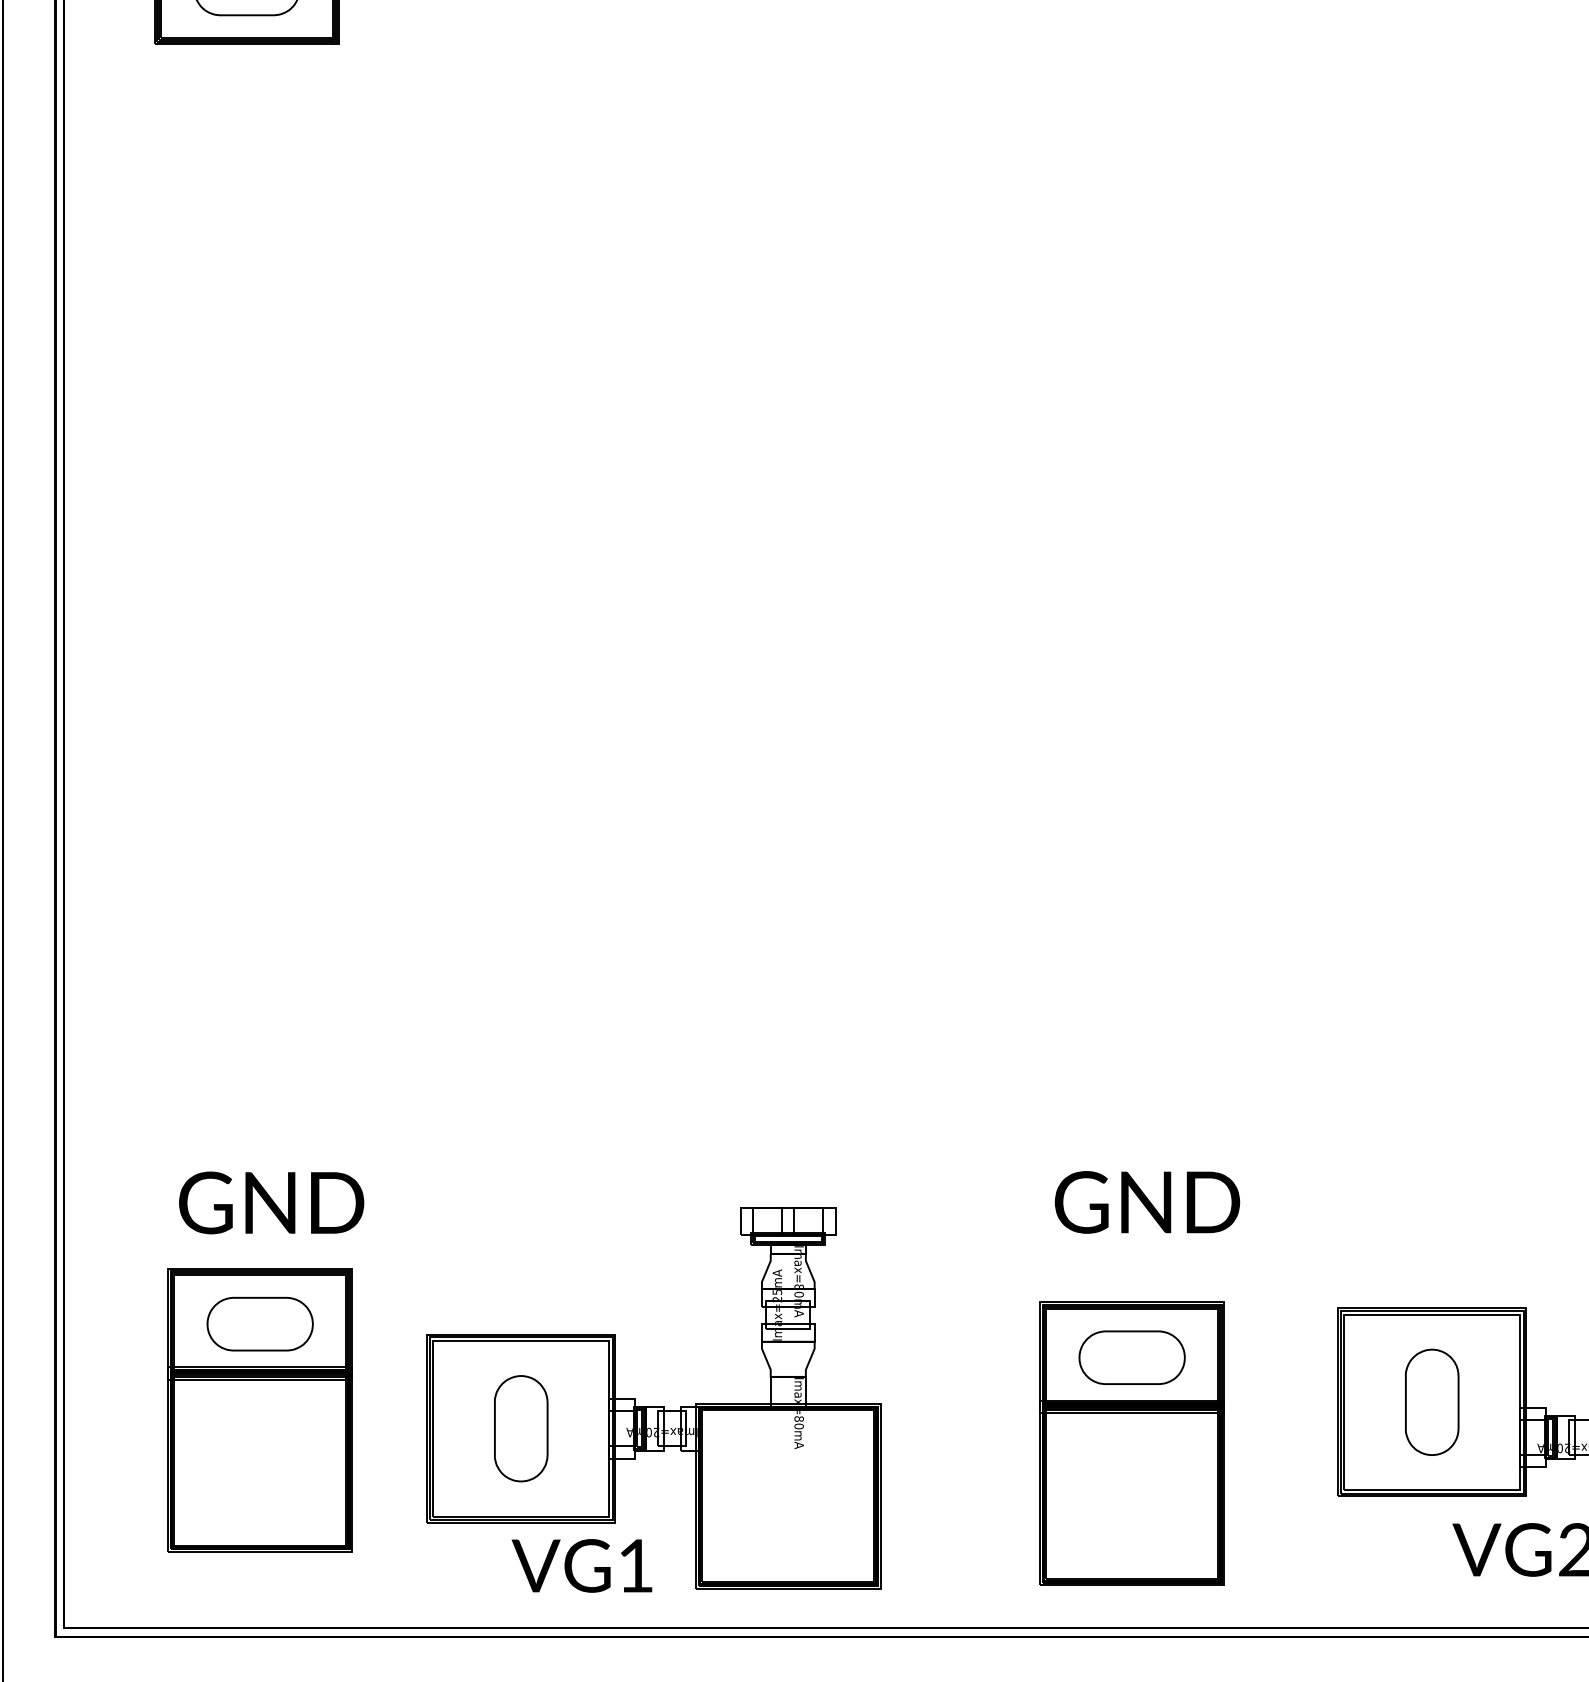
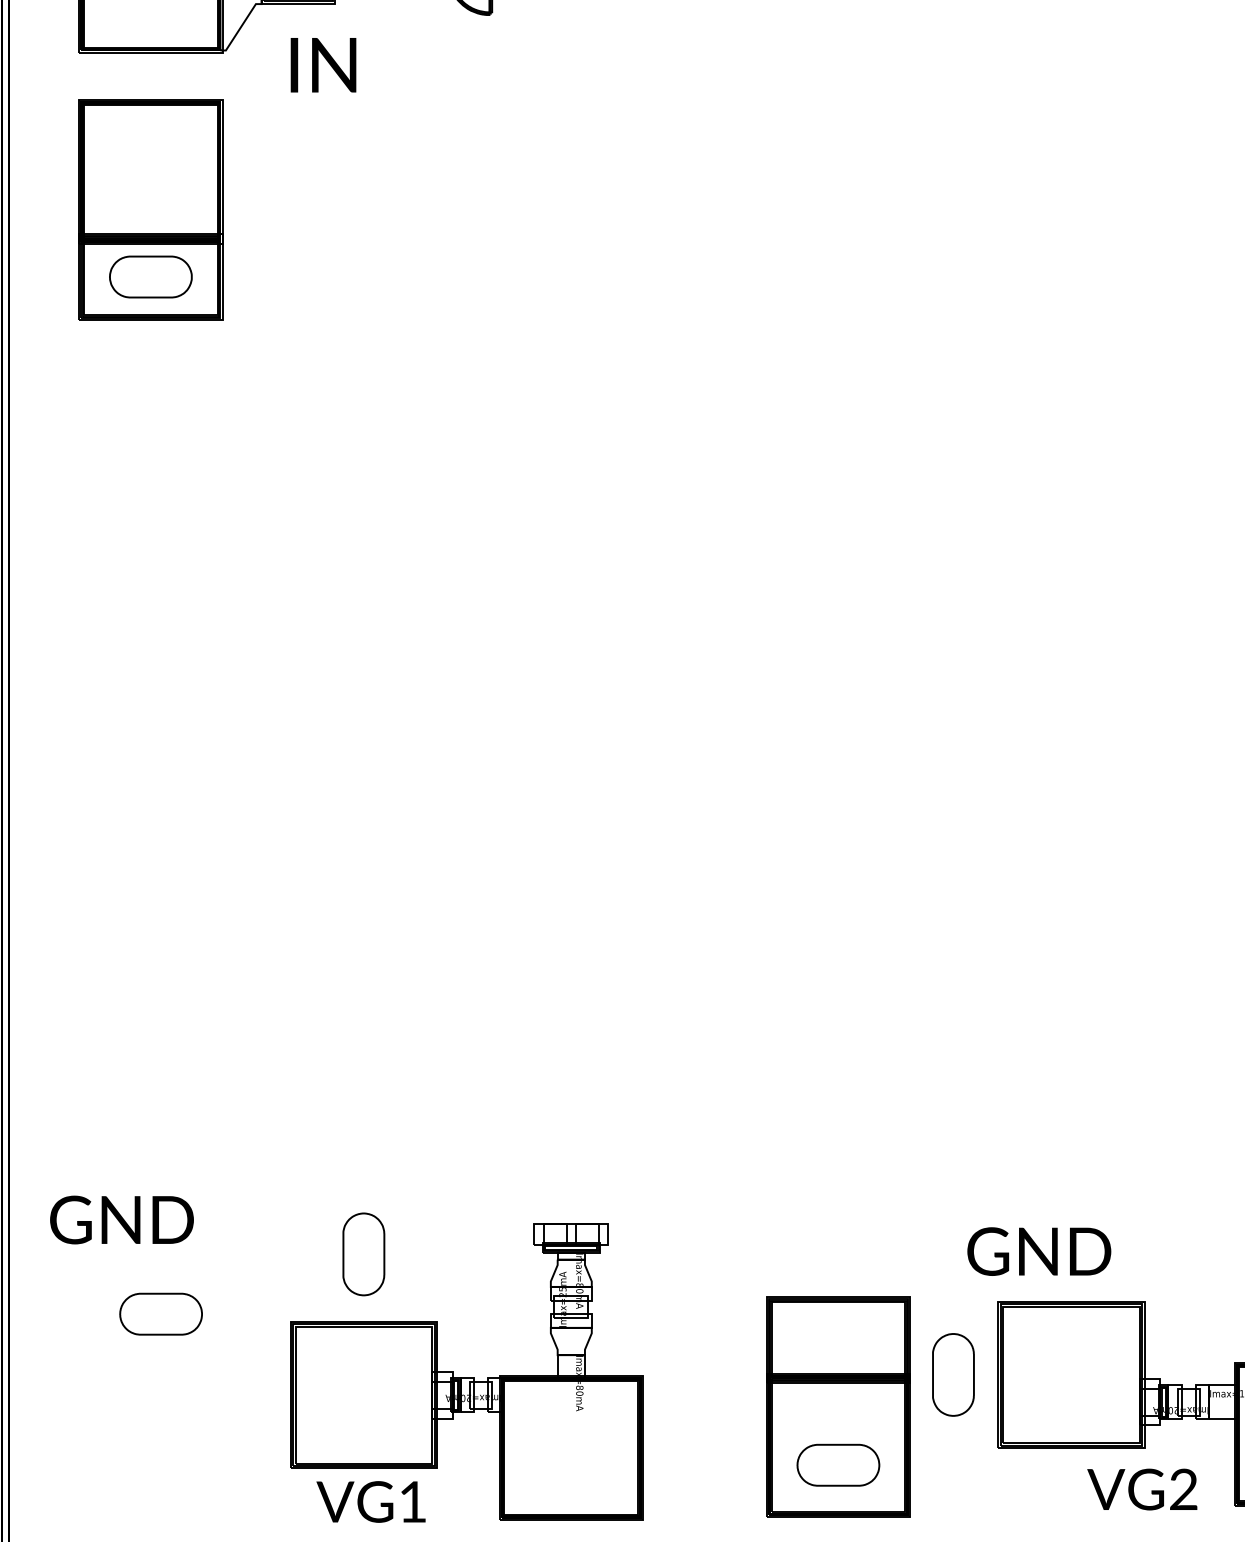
text: (270, 1202) -> (121, 1219), moved
text: (1147, 1202) -> (1039, 1251), moved
part: (1132, 1356) -> (838, 1464), moved
part: (1432, 1401) -> (953, 1374), moved
part: (259, 1409) -> (160, 1380), removed
part: (520, 1428) -> (363, 1254), moved
text: (581, 1565) -> (370, 1501), moved

